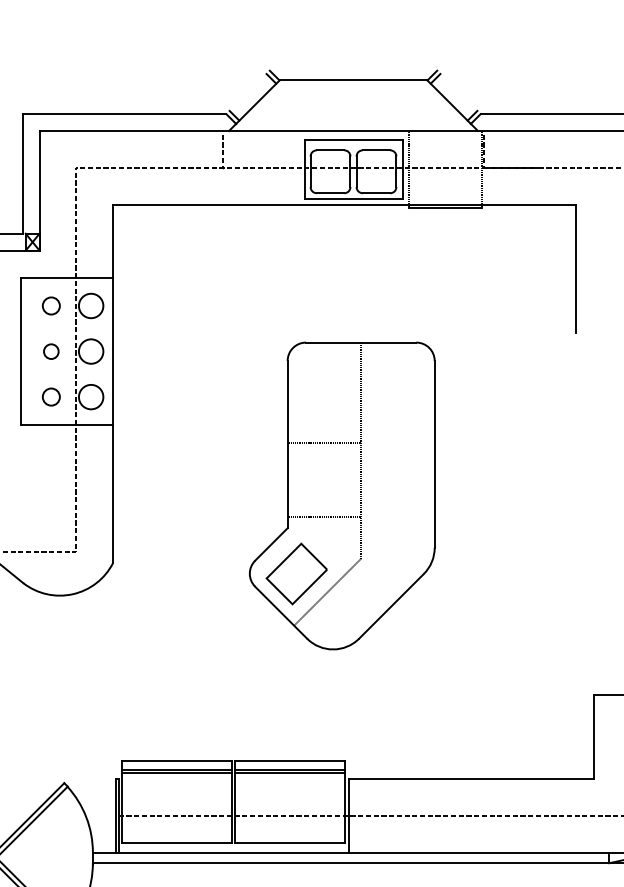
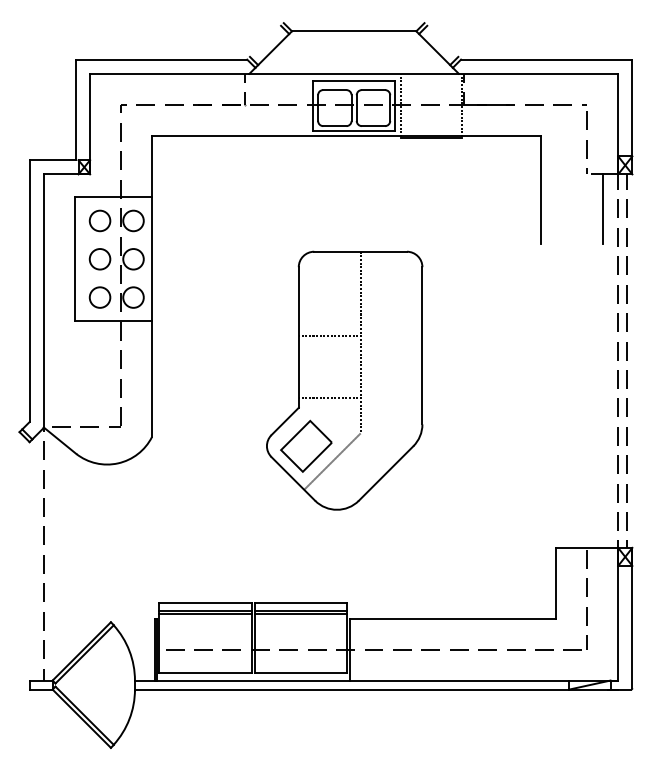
circle: (50, 305) -> (99, 220), size x1.43
circle: (50, 351) -> (99, 259), size x1.67
circle: (50, 397) -> (99, 297), size x1.43

